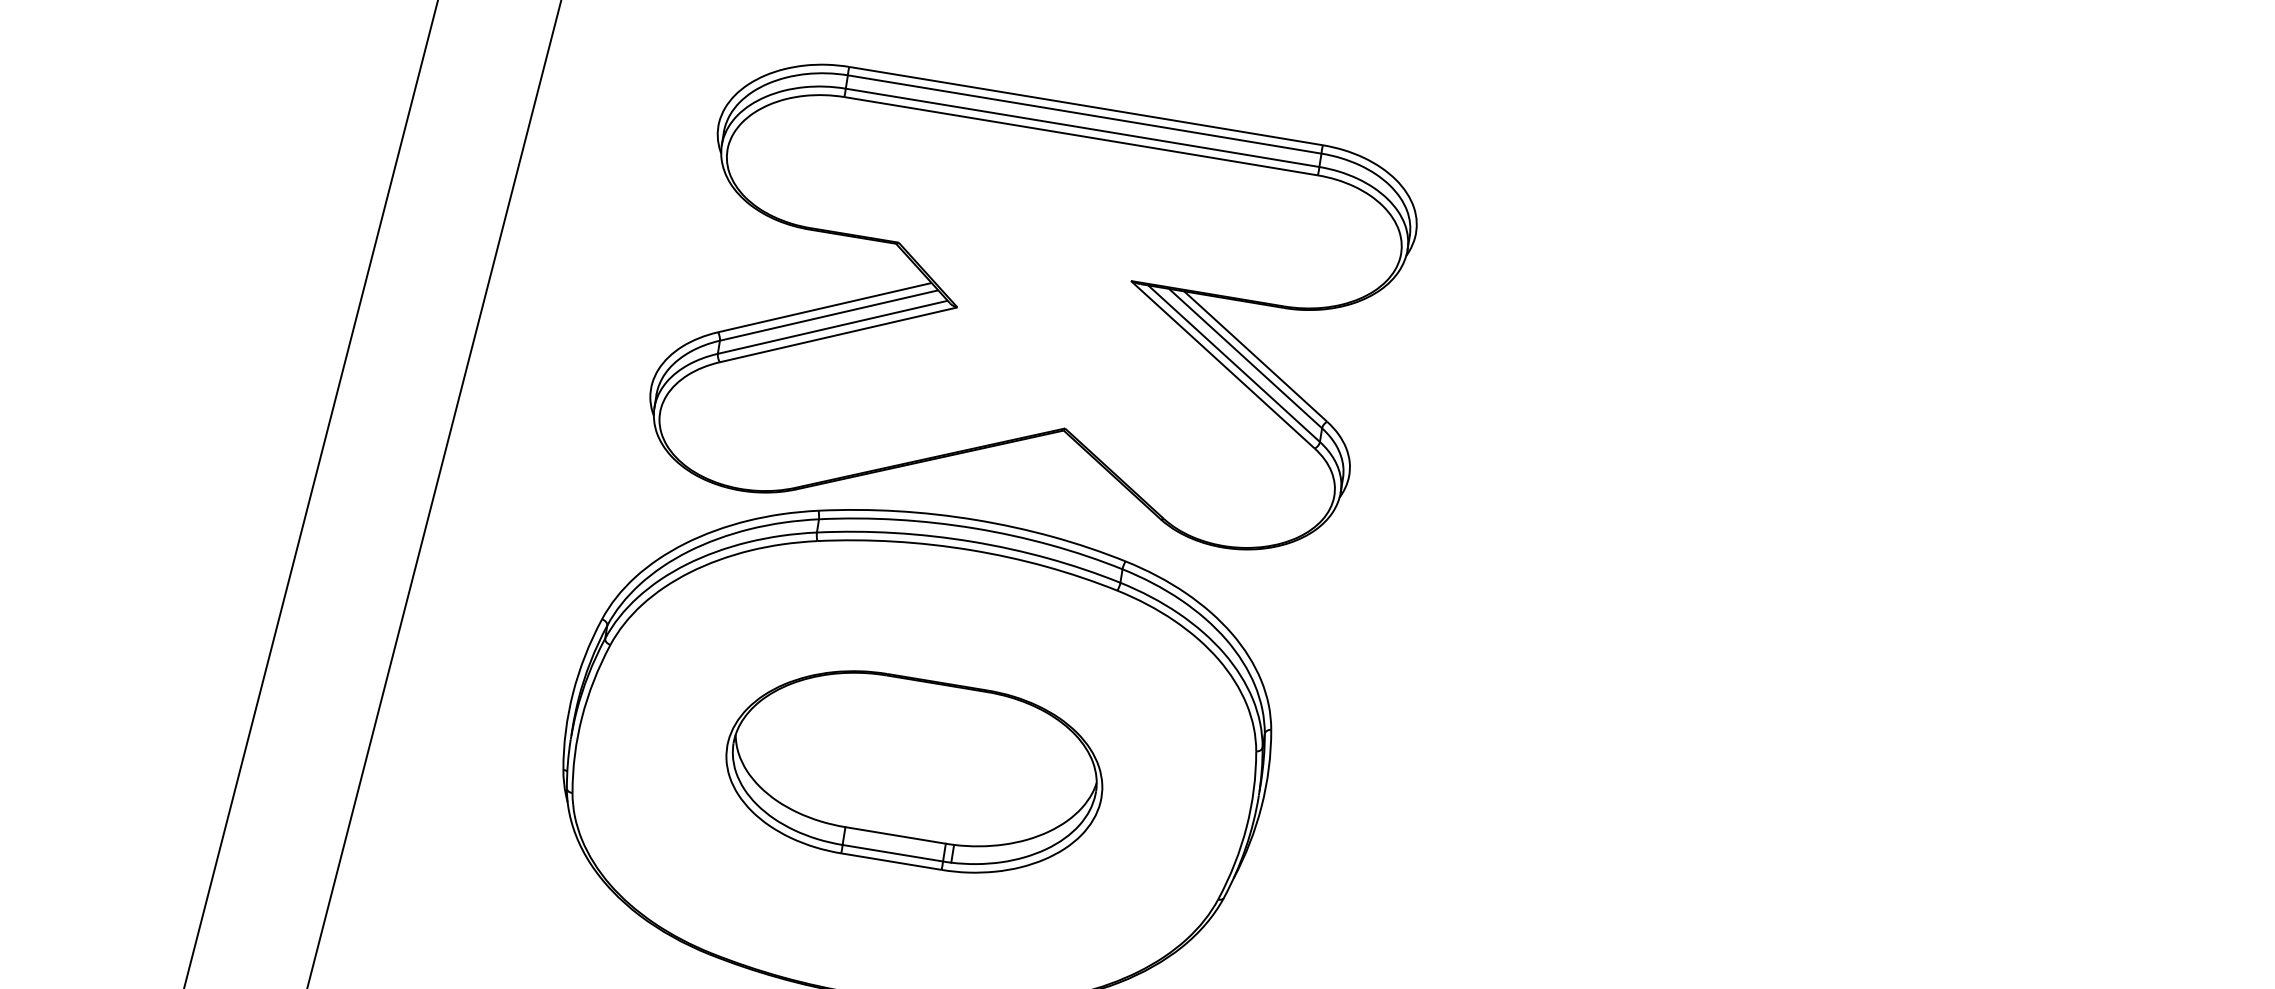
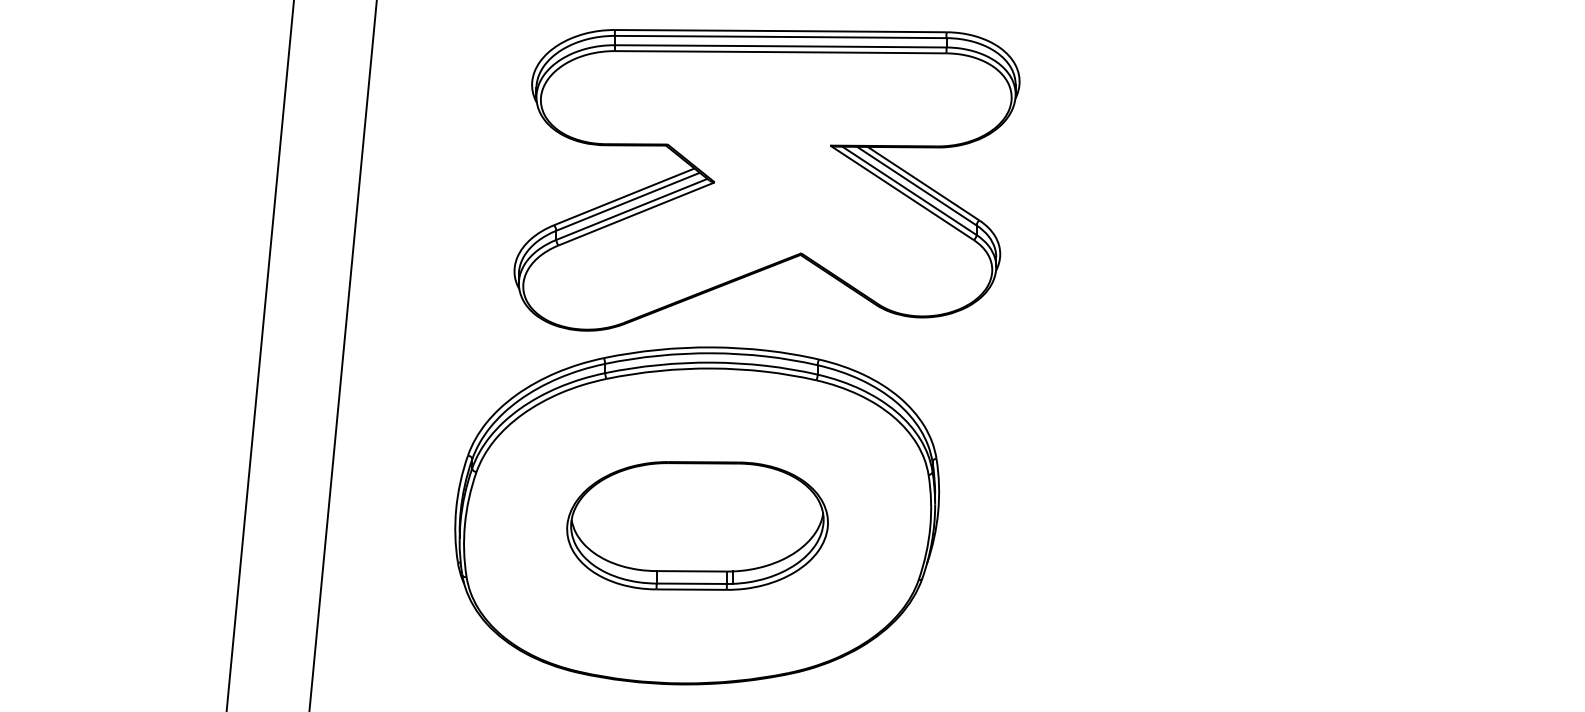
part: (1031, 316) -> (766, 180), moved

